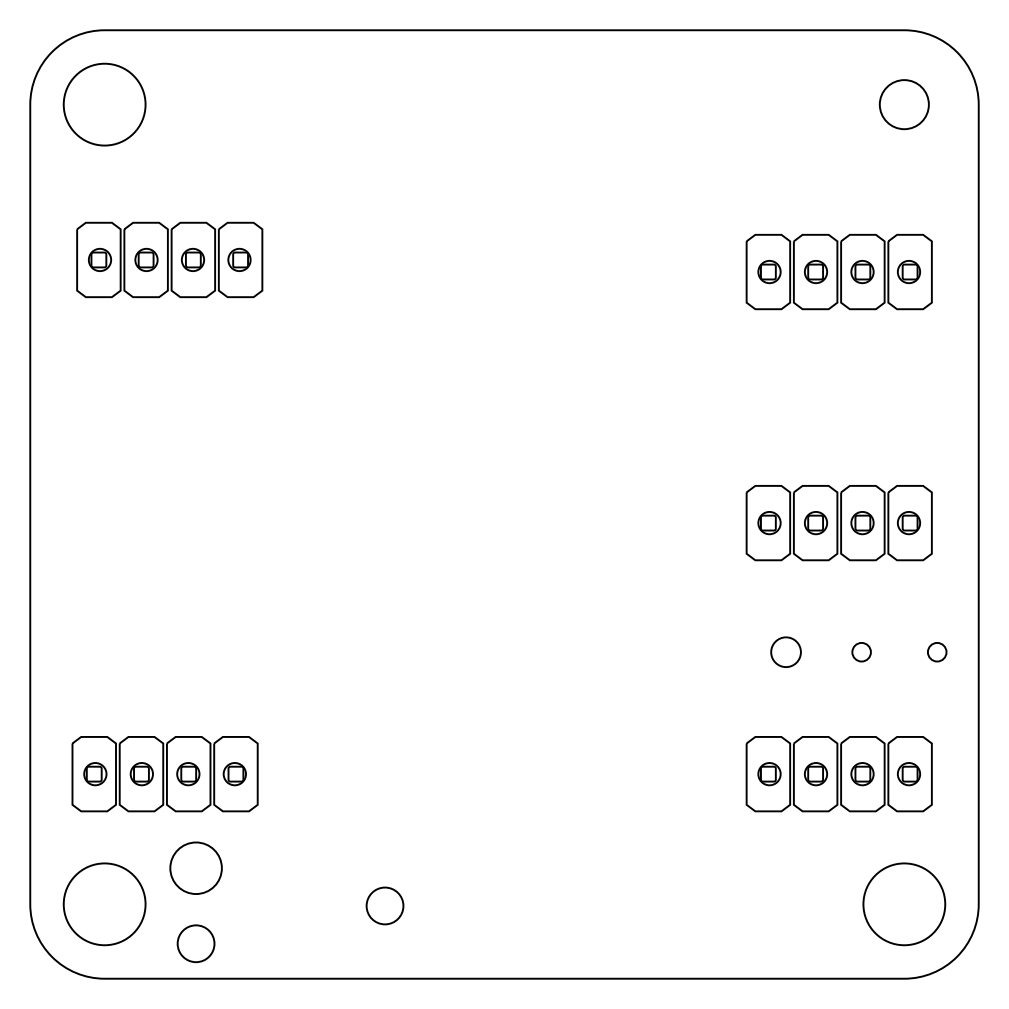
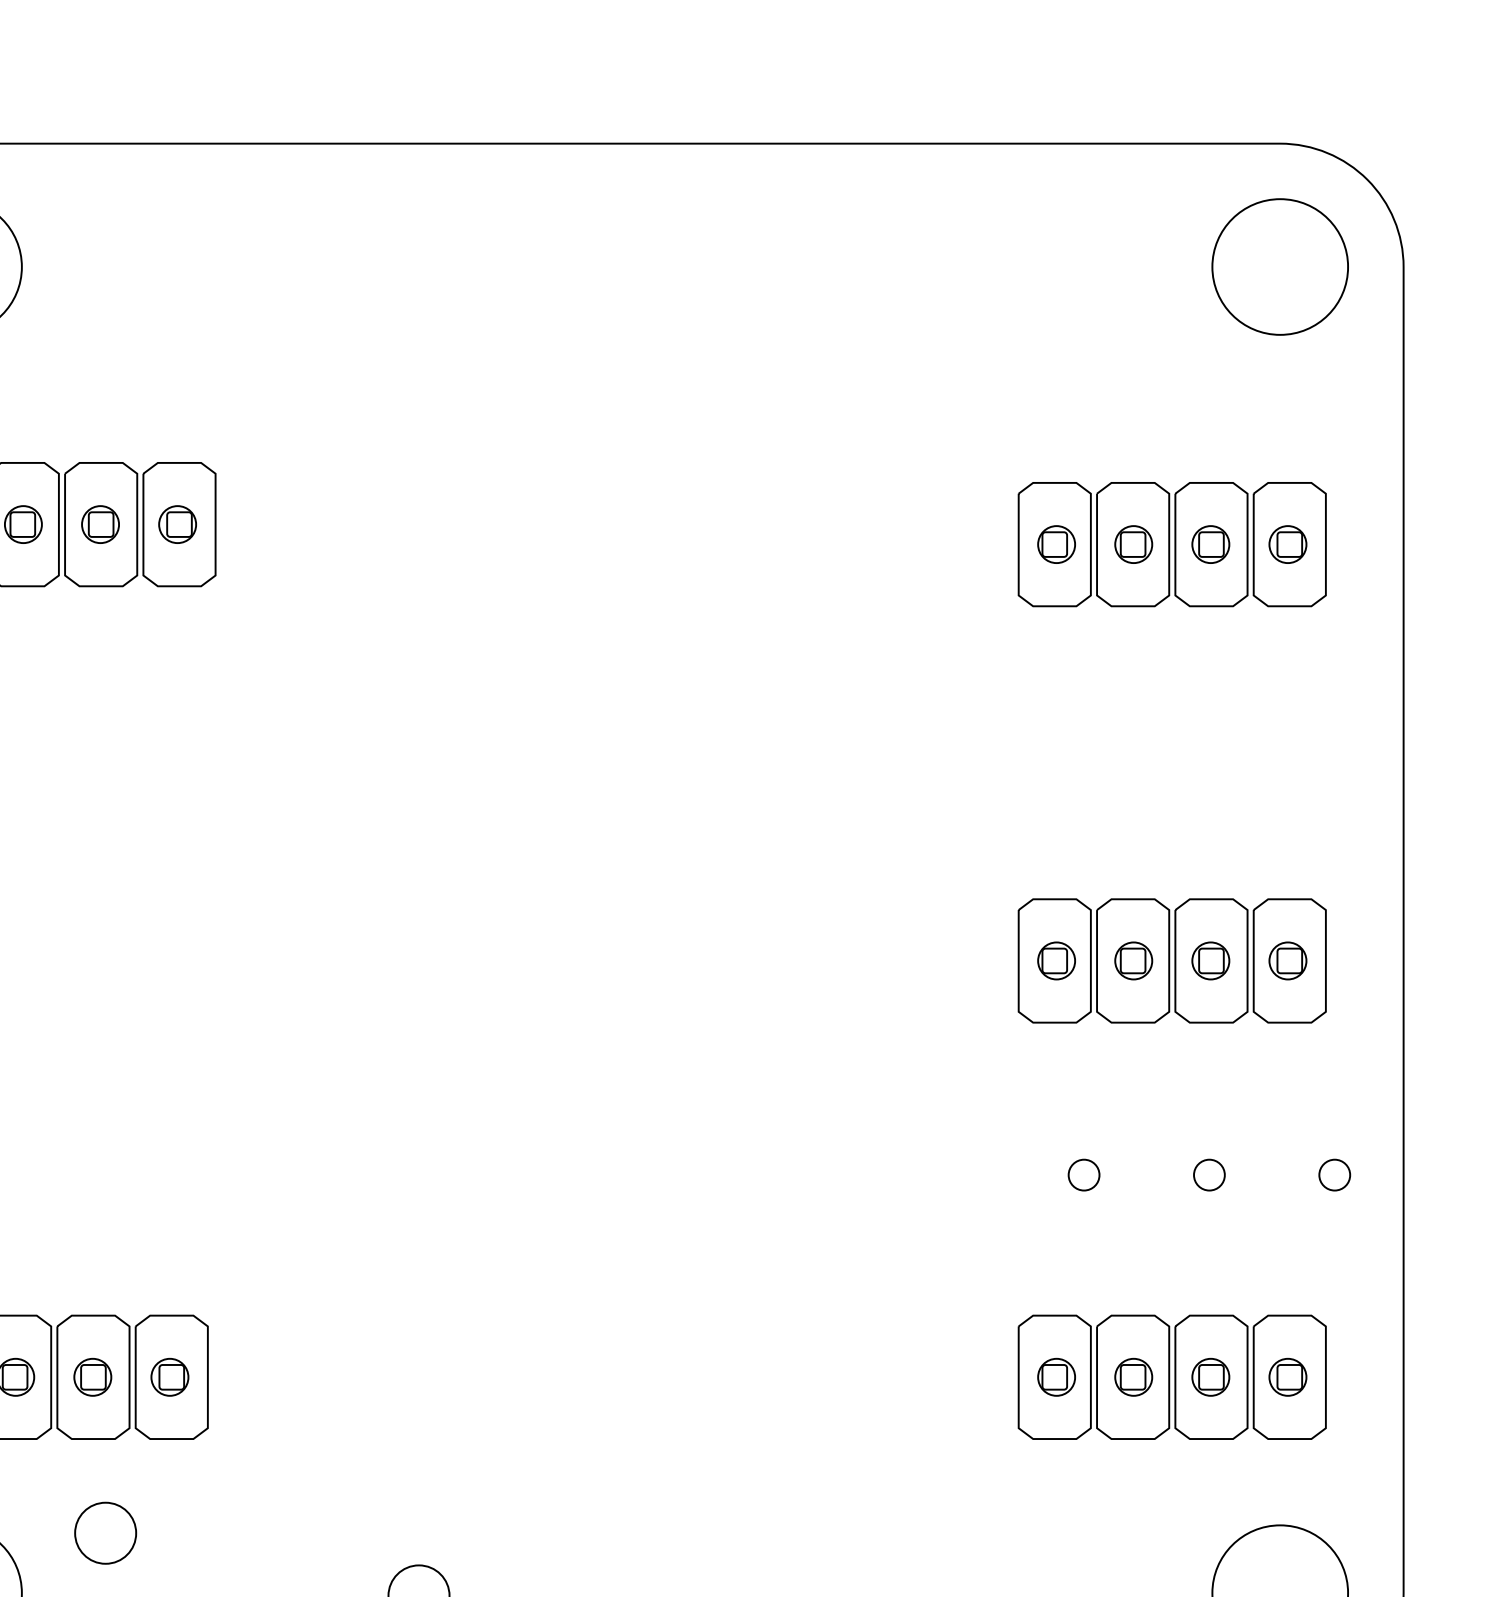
circle: (904, 104) -> (1280, 266), size x1.67
circle: (785, 651) -> (1083, 1173), size x0.62
circle: (195, 867) -> (104, 1532), size x0.71

